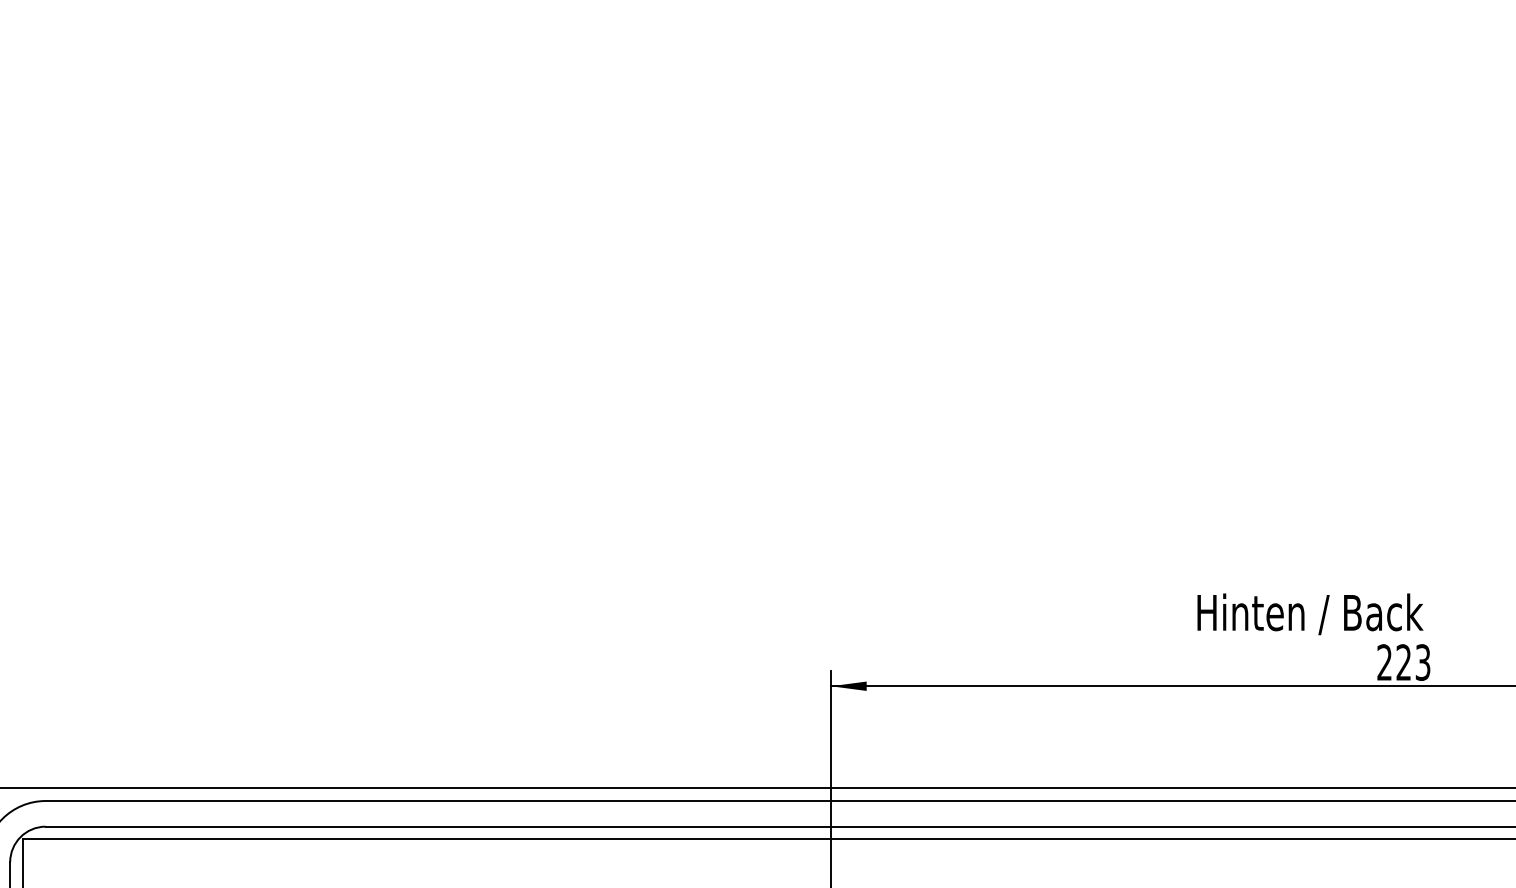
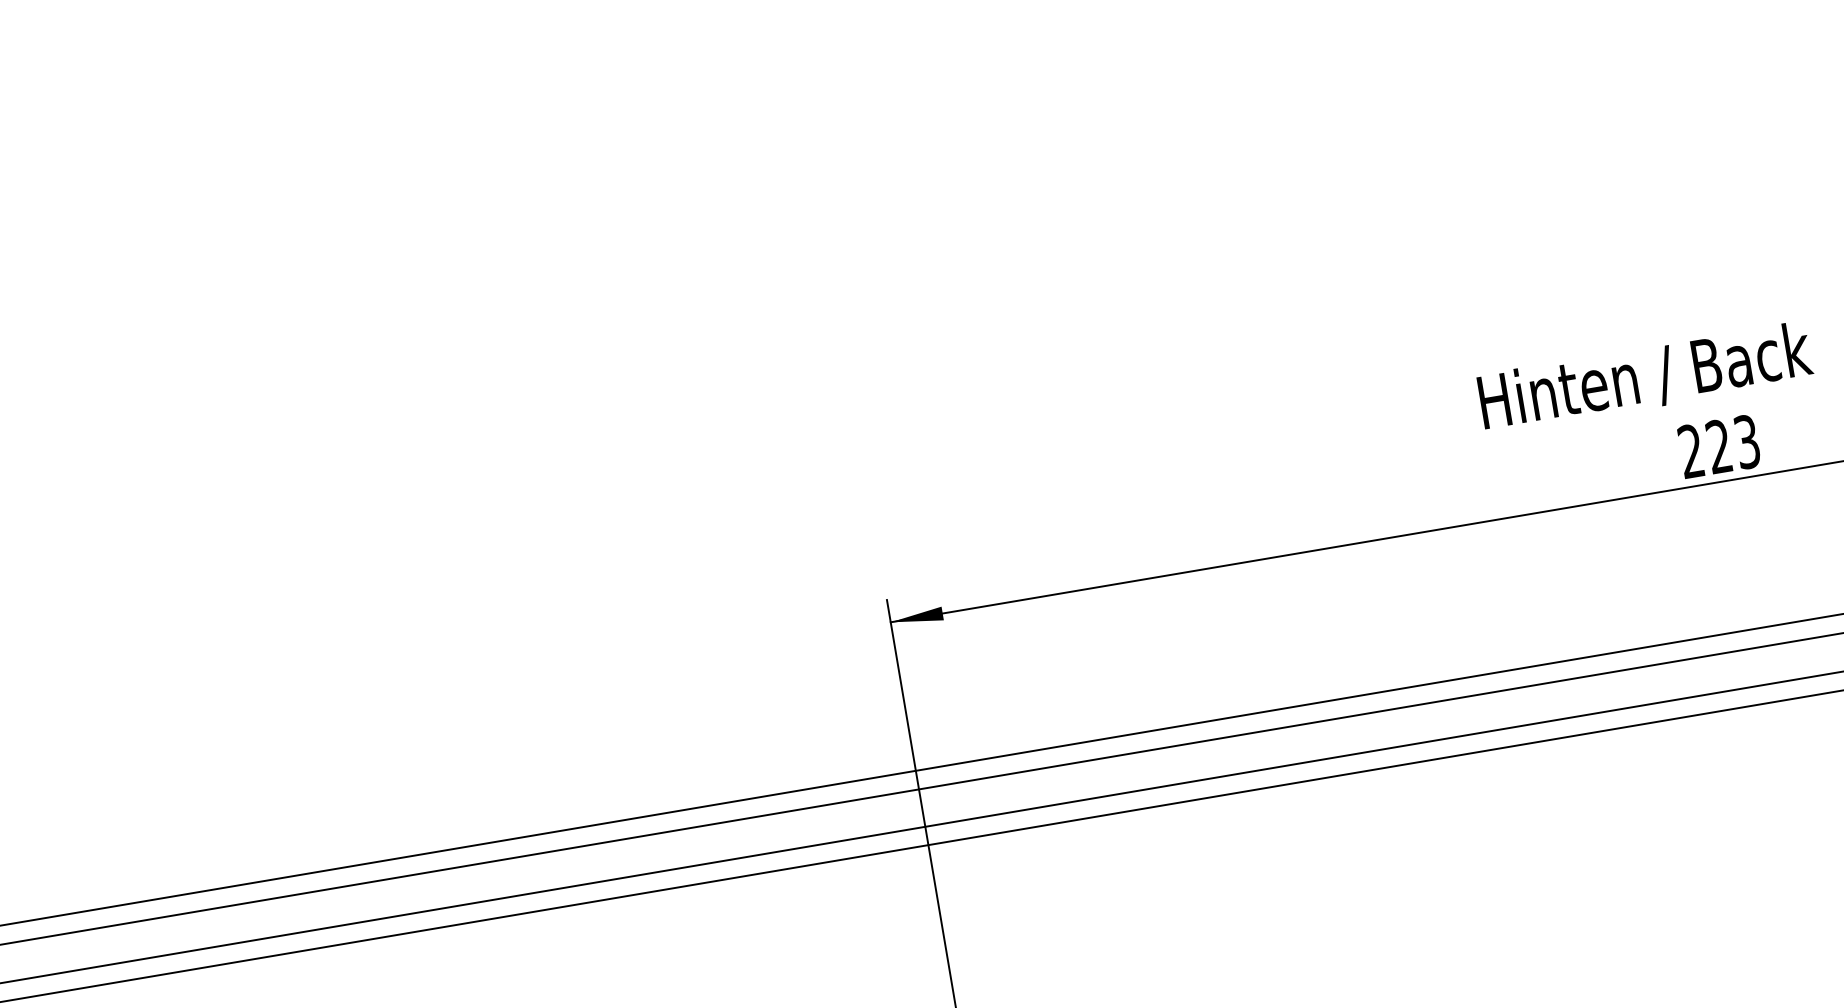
text: (1310, 614) -> (1645, 378), moved

